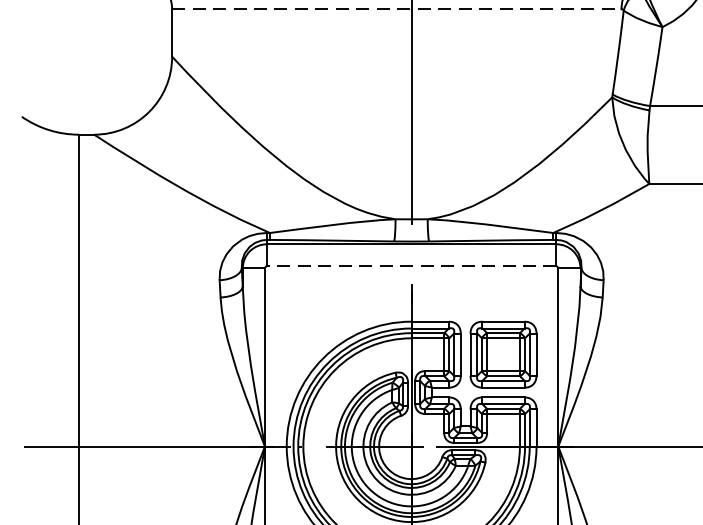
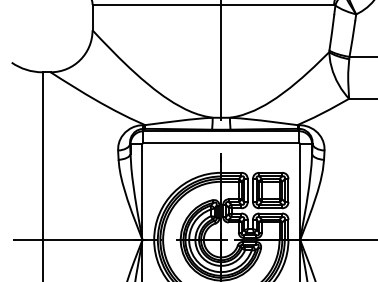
line: (397, 8) -> (213, 4), dashed -> solid
line: (411, 267) -> (221, 143), dashed -> solid

